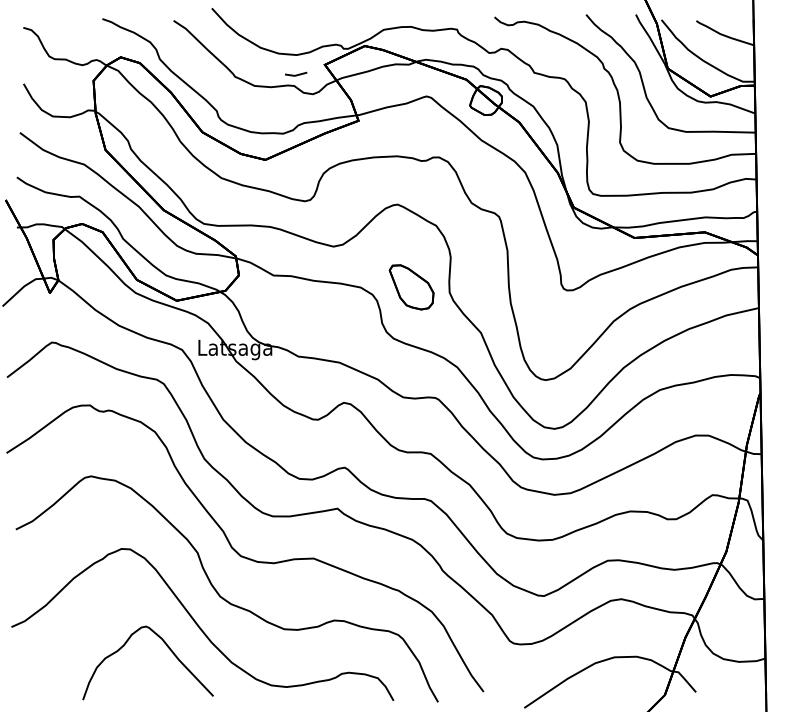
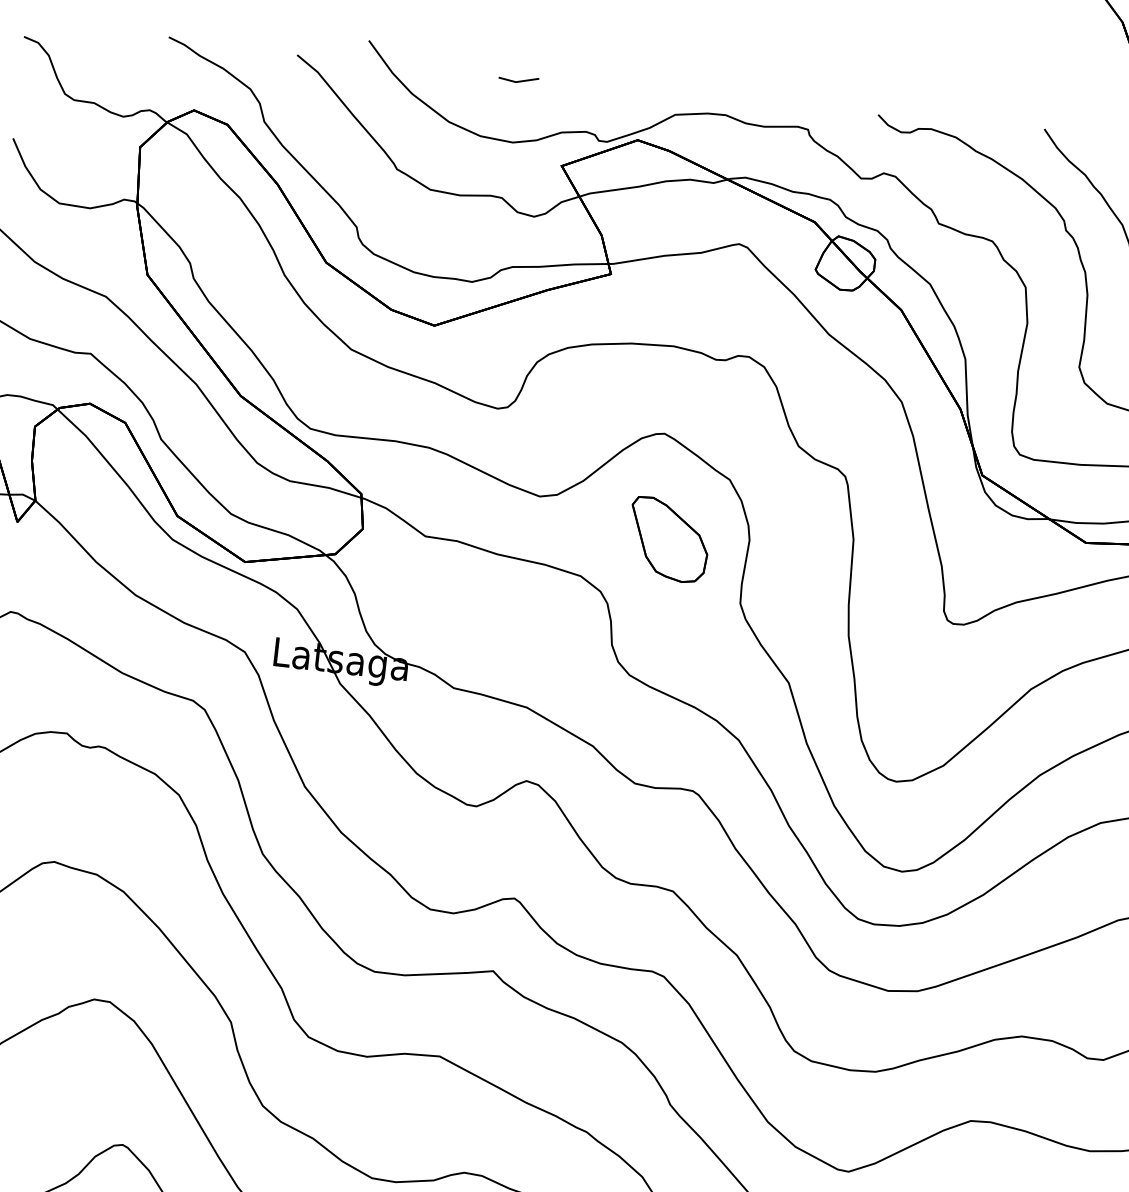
line: (296, 74) -> (519, 79), moved
part: (411, 287) -> (668, 540), moved

